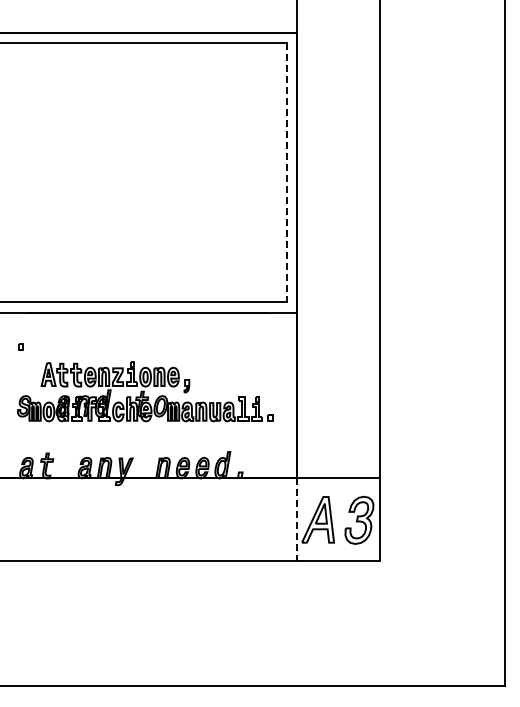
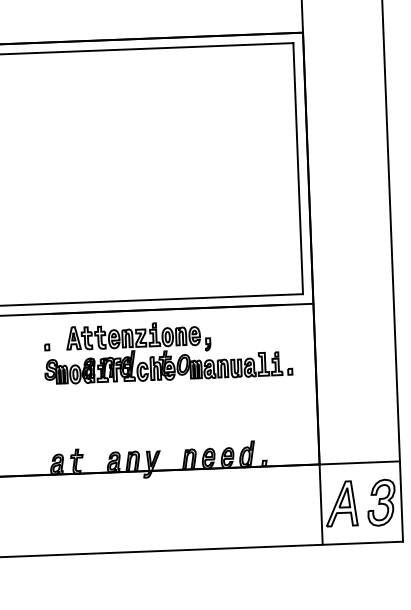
line: (286, 172) -> (297, 168), dashed -> solid
part: (145, 391) -> (168, 351), moved
line: (297, 520) -> (321, 505), dashed -> solid

